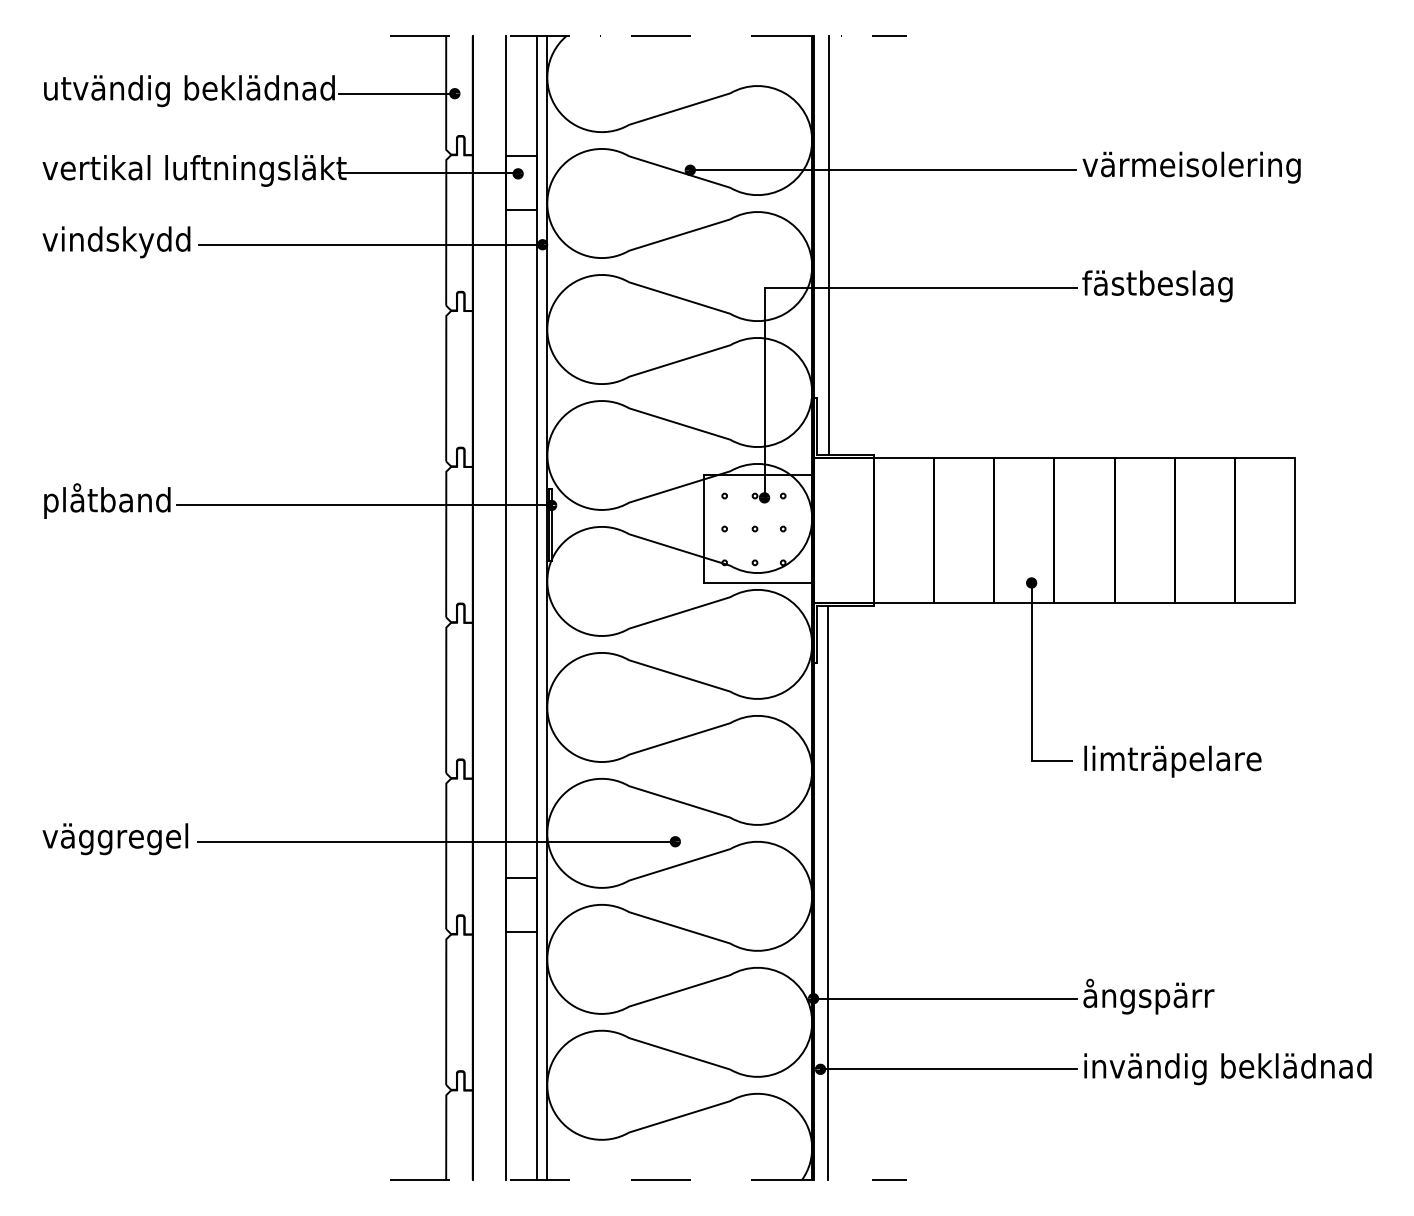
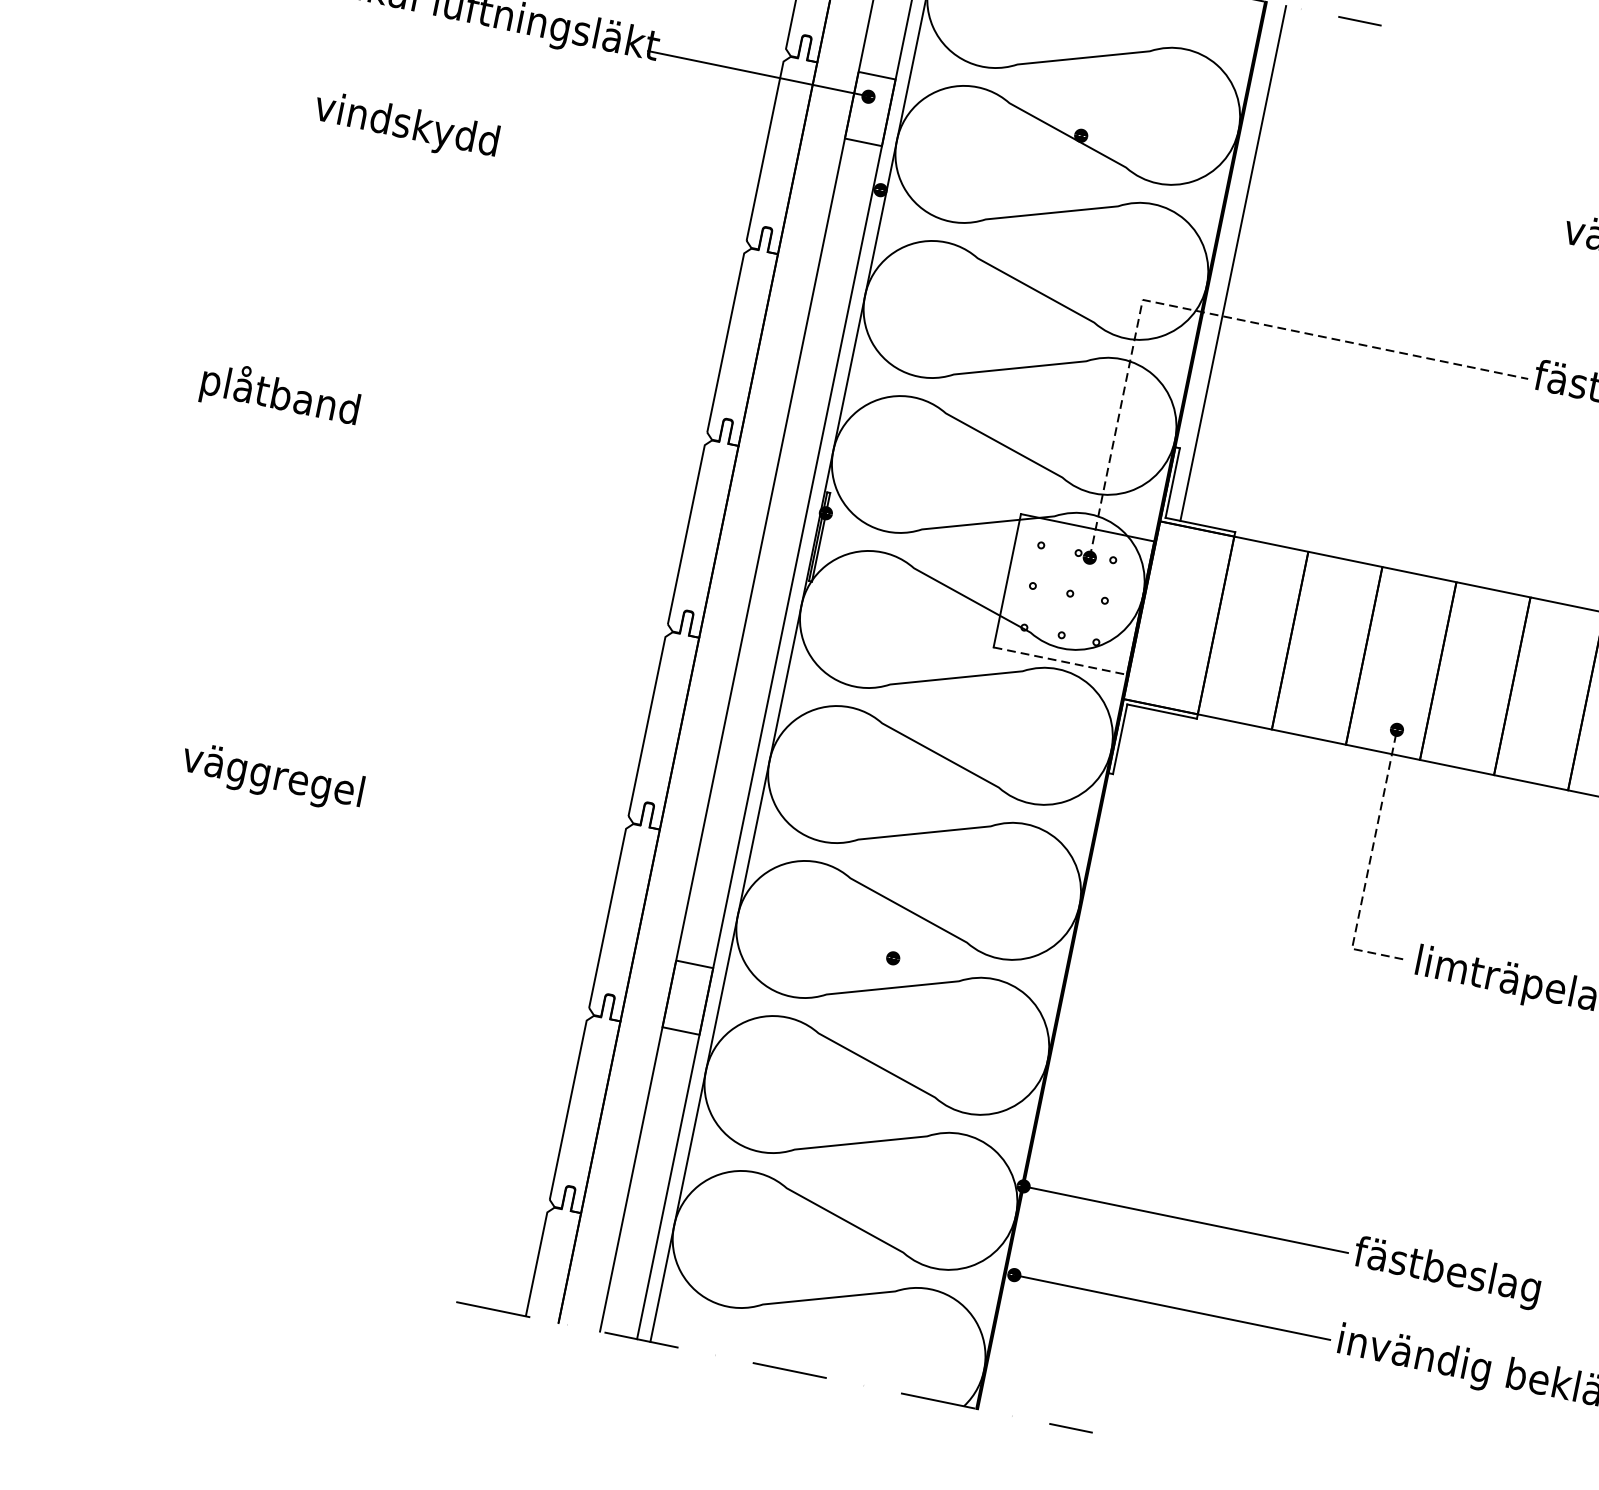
line: (882, 170) -> (1317, 184), removed
text: (116, 242) -> (406, 127), moved
line: (370, 244) -> (668, 146), removed
line: (816, 288) -> (1206, 313), solid -> dashed
line: (363, 505) -> (594, 465), removed
line: (758, 583) -> (1060, 661), solid -> dashed
line: (1031, 692) -> (1369, 864), solid -> dashed
text: (115, 839) -> (272, 778), moved
line: (436, 841) -> (599, 897), removed
line: (827, 892) -> (1067, 1059), removed
text: (1157, 996) -> (1447, 1270), ångspärr -> fästbeslag

